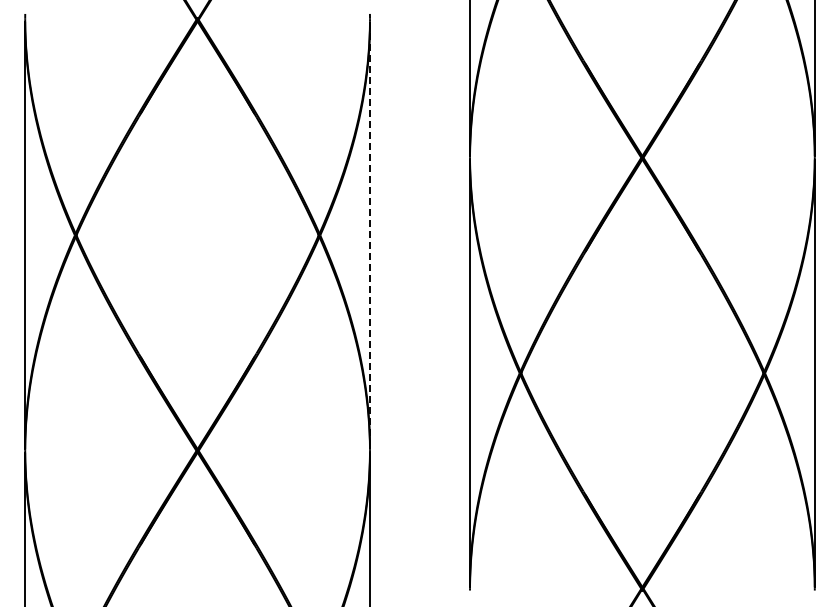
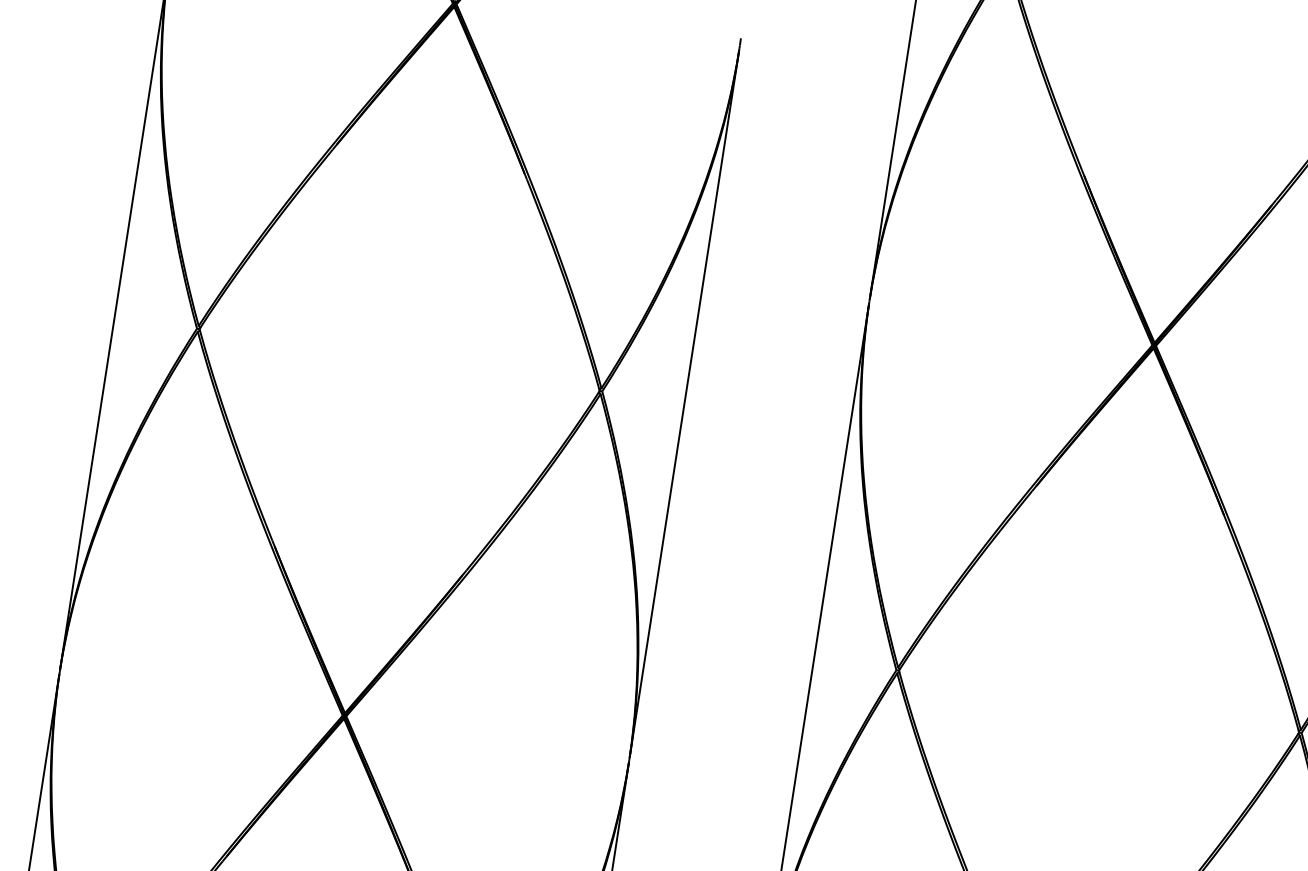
line: (370, 235) -> (685, 404), dashed -> solid

